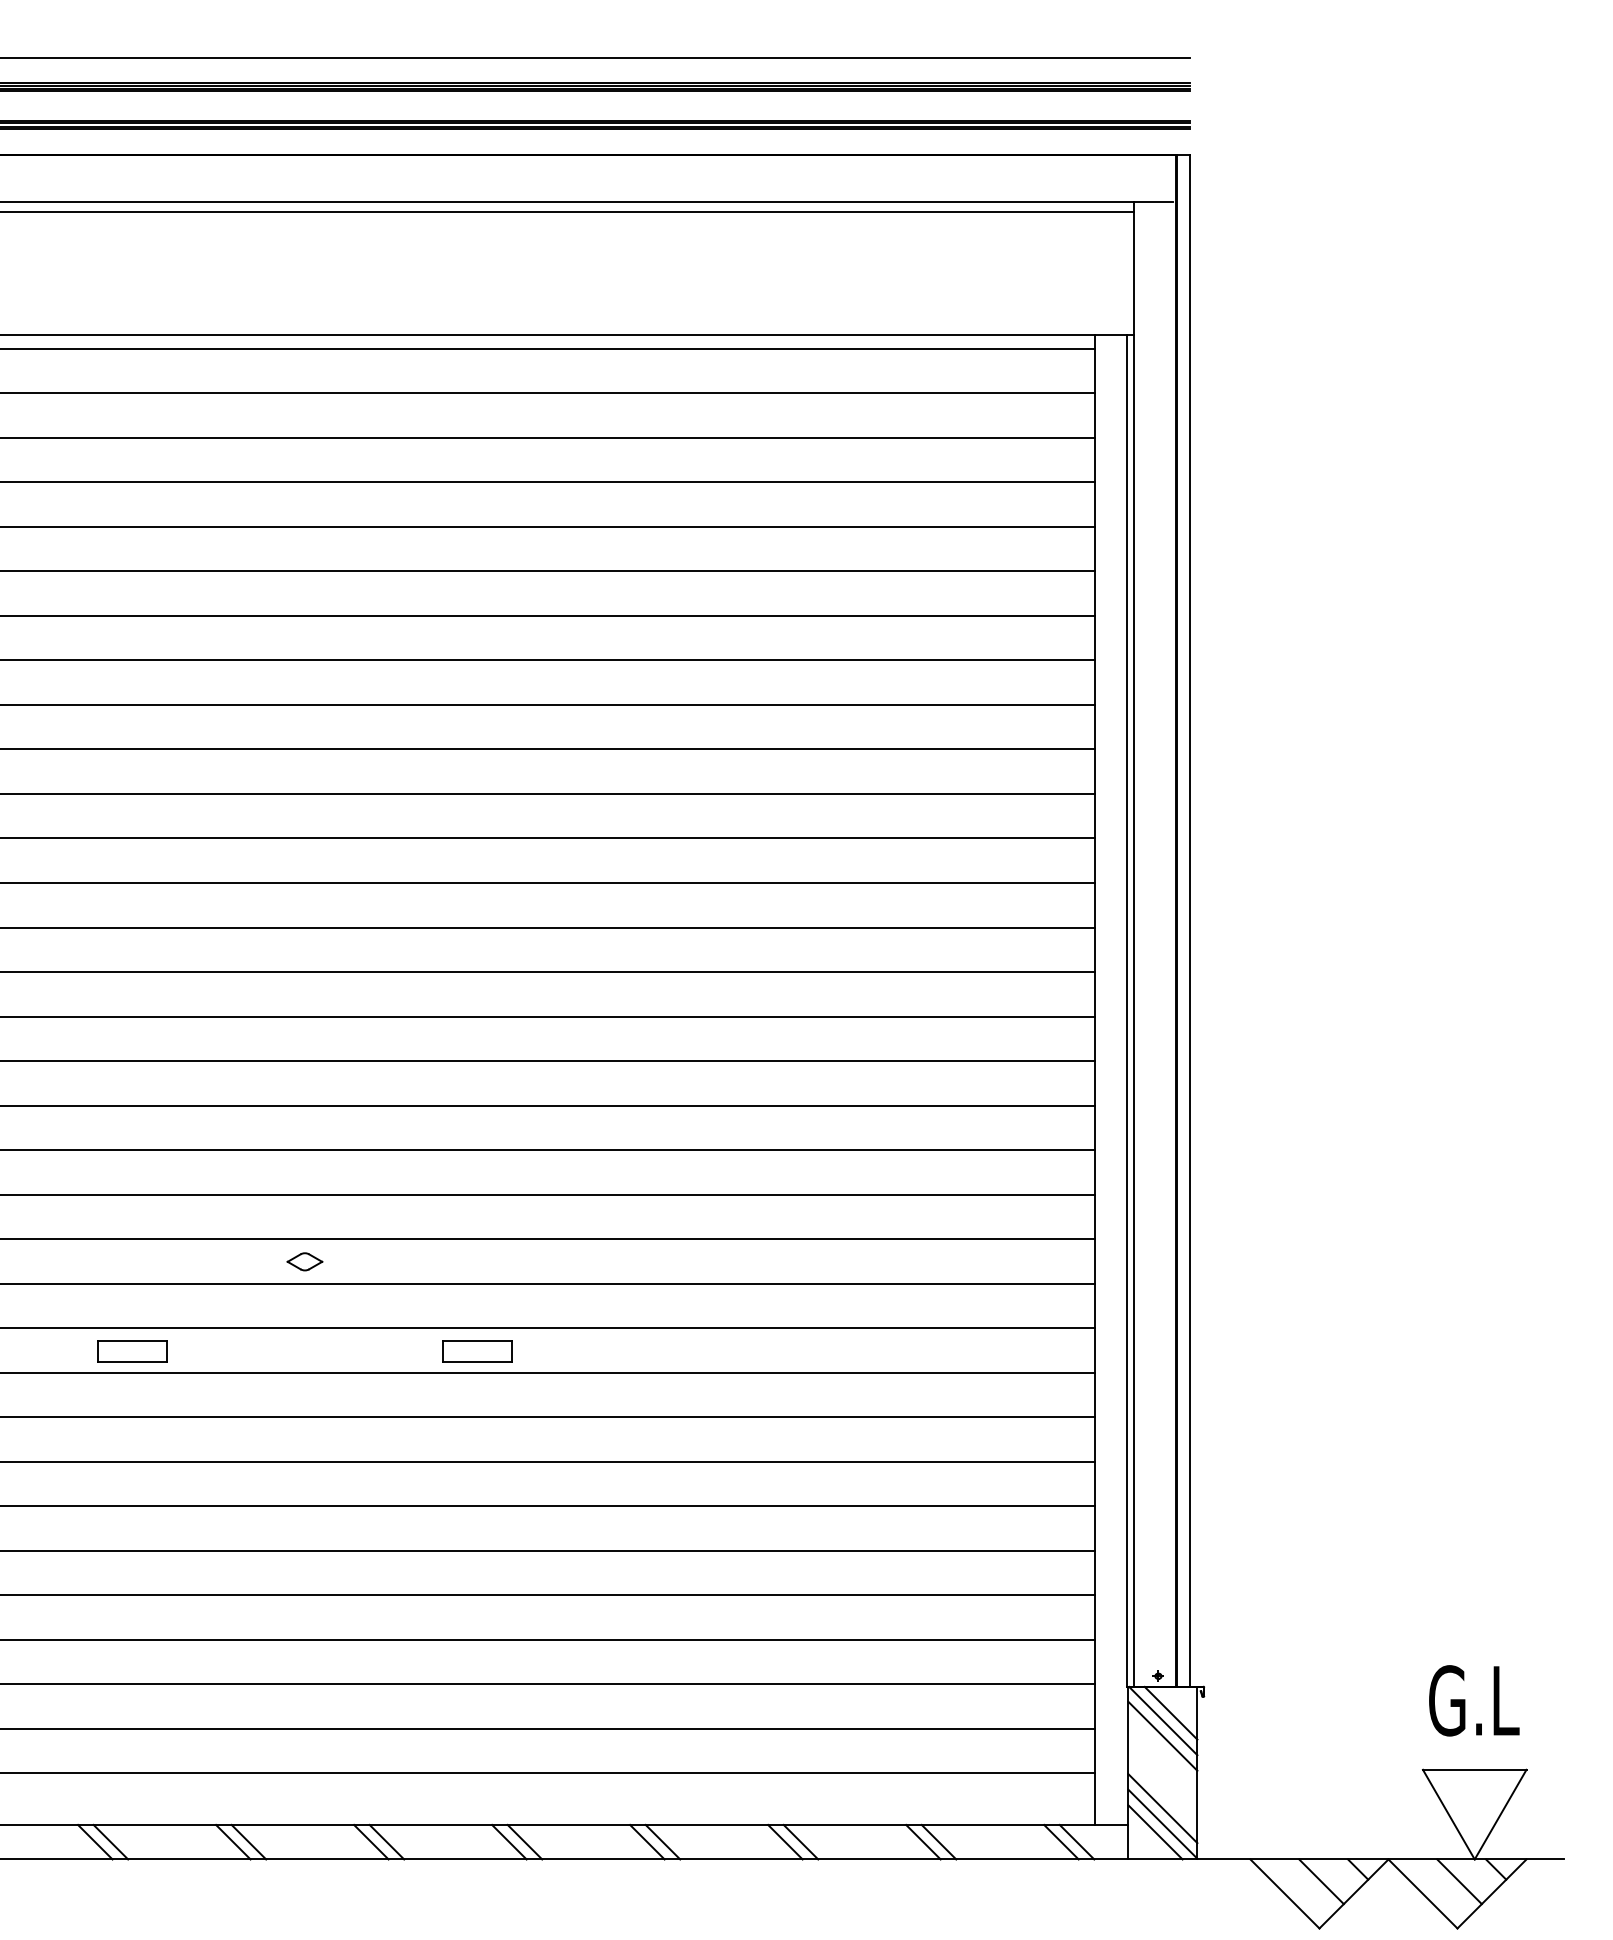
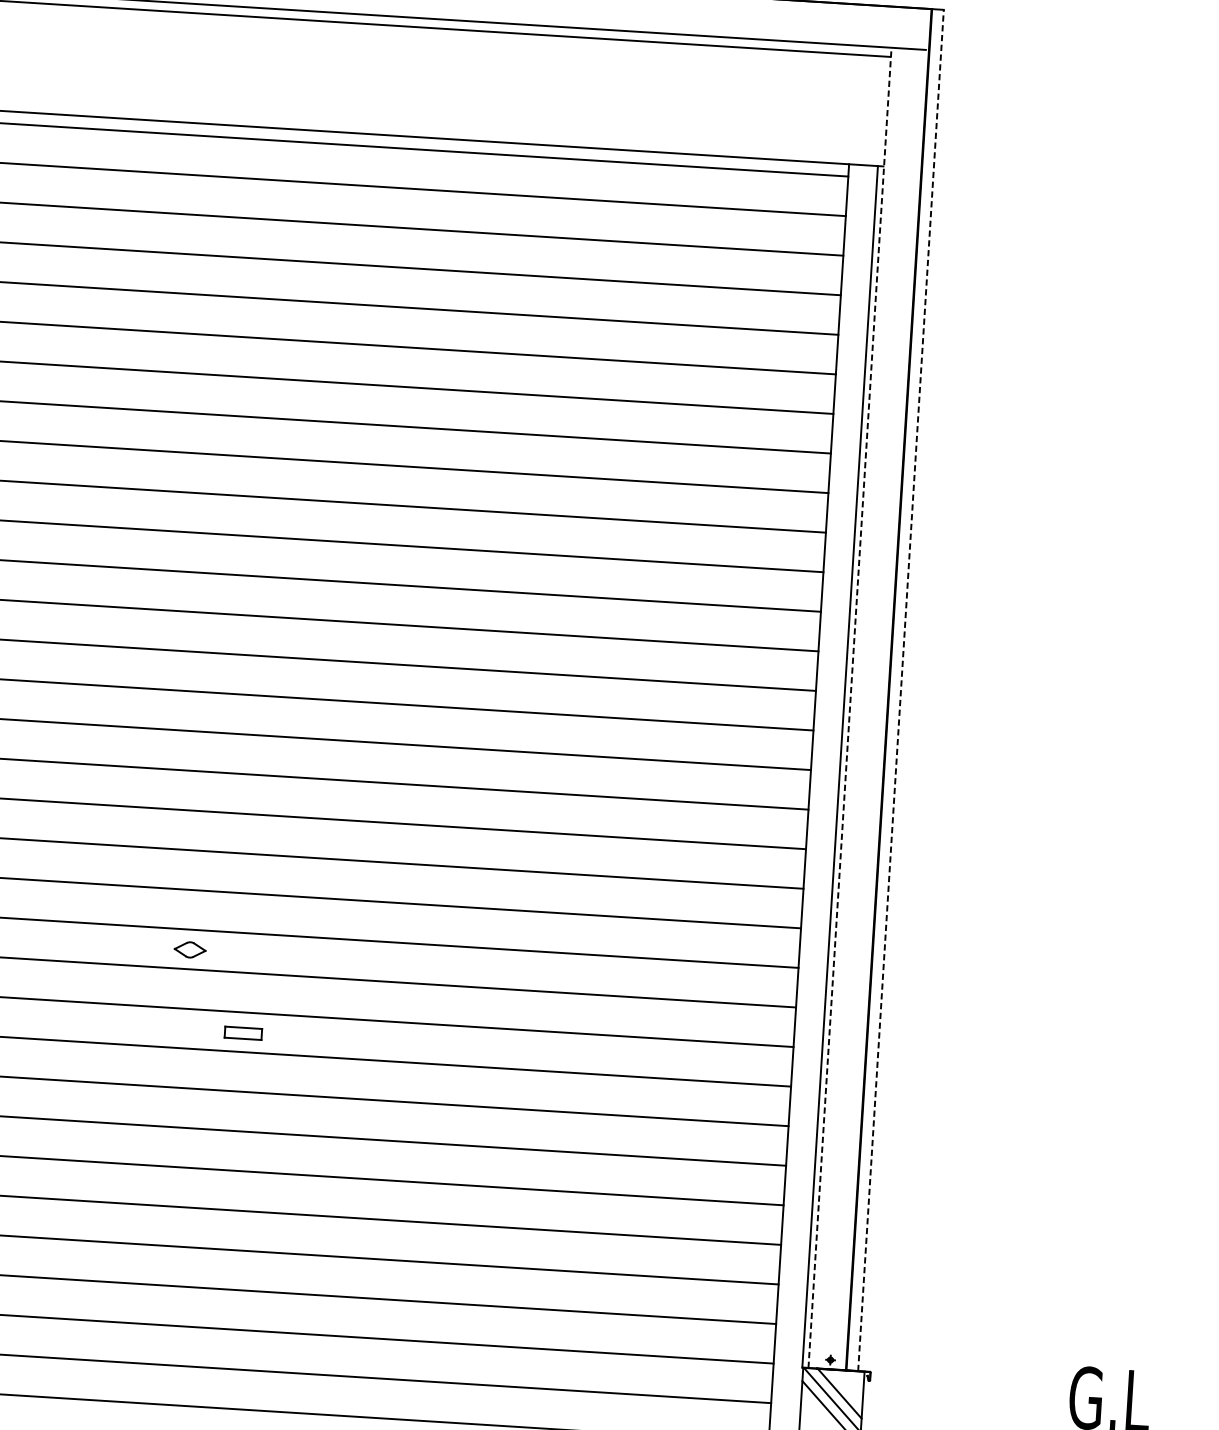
line: (1190, 920) -> (901, 690), solid -> dashed
line: (1134, 944) -> (850, 708), solid -> dashed
part: (304, 1261) -> (189, 949), moved
part: (477, 1351) -> (243, 1033), size x0.6

